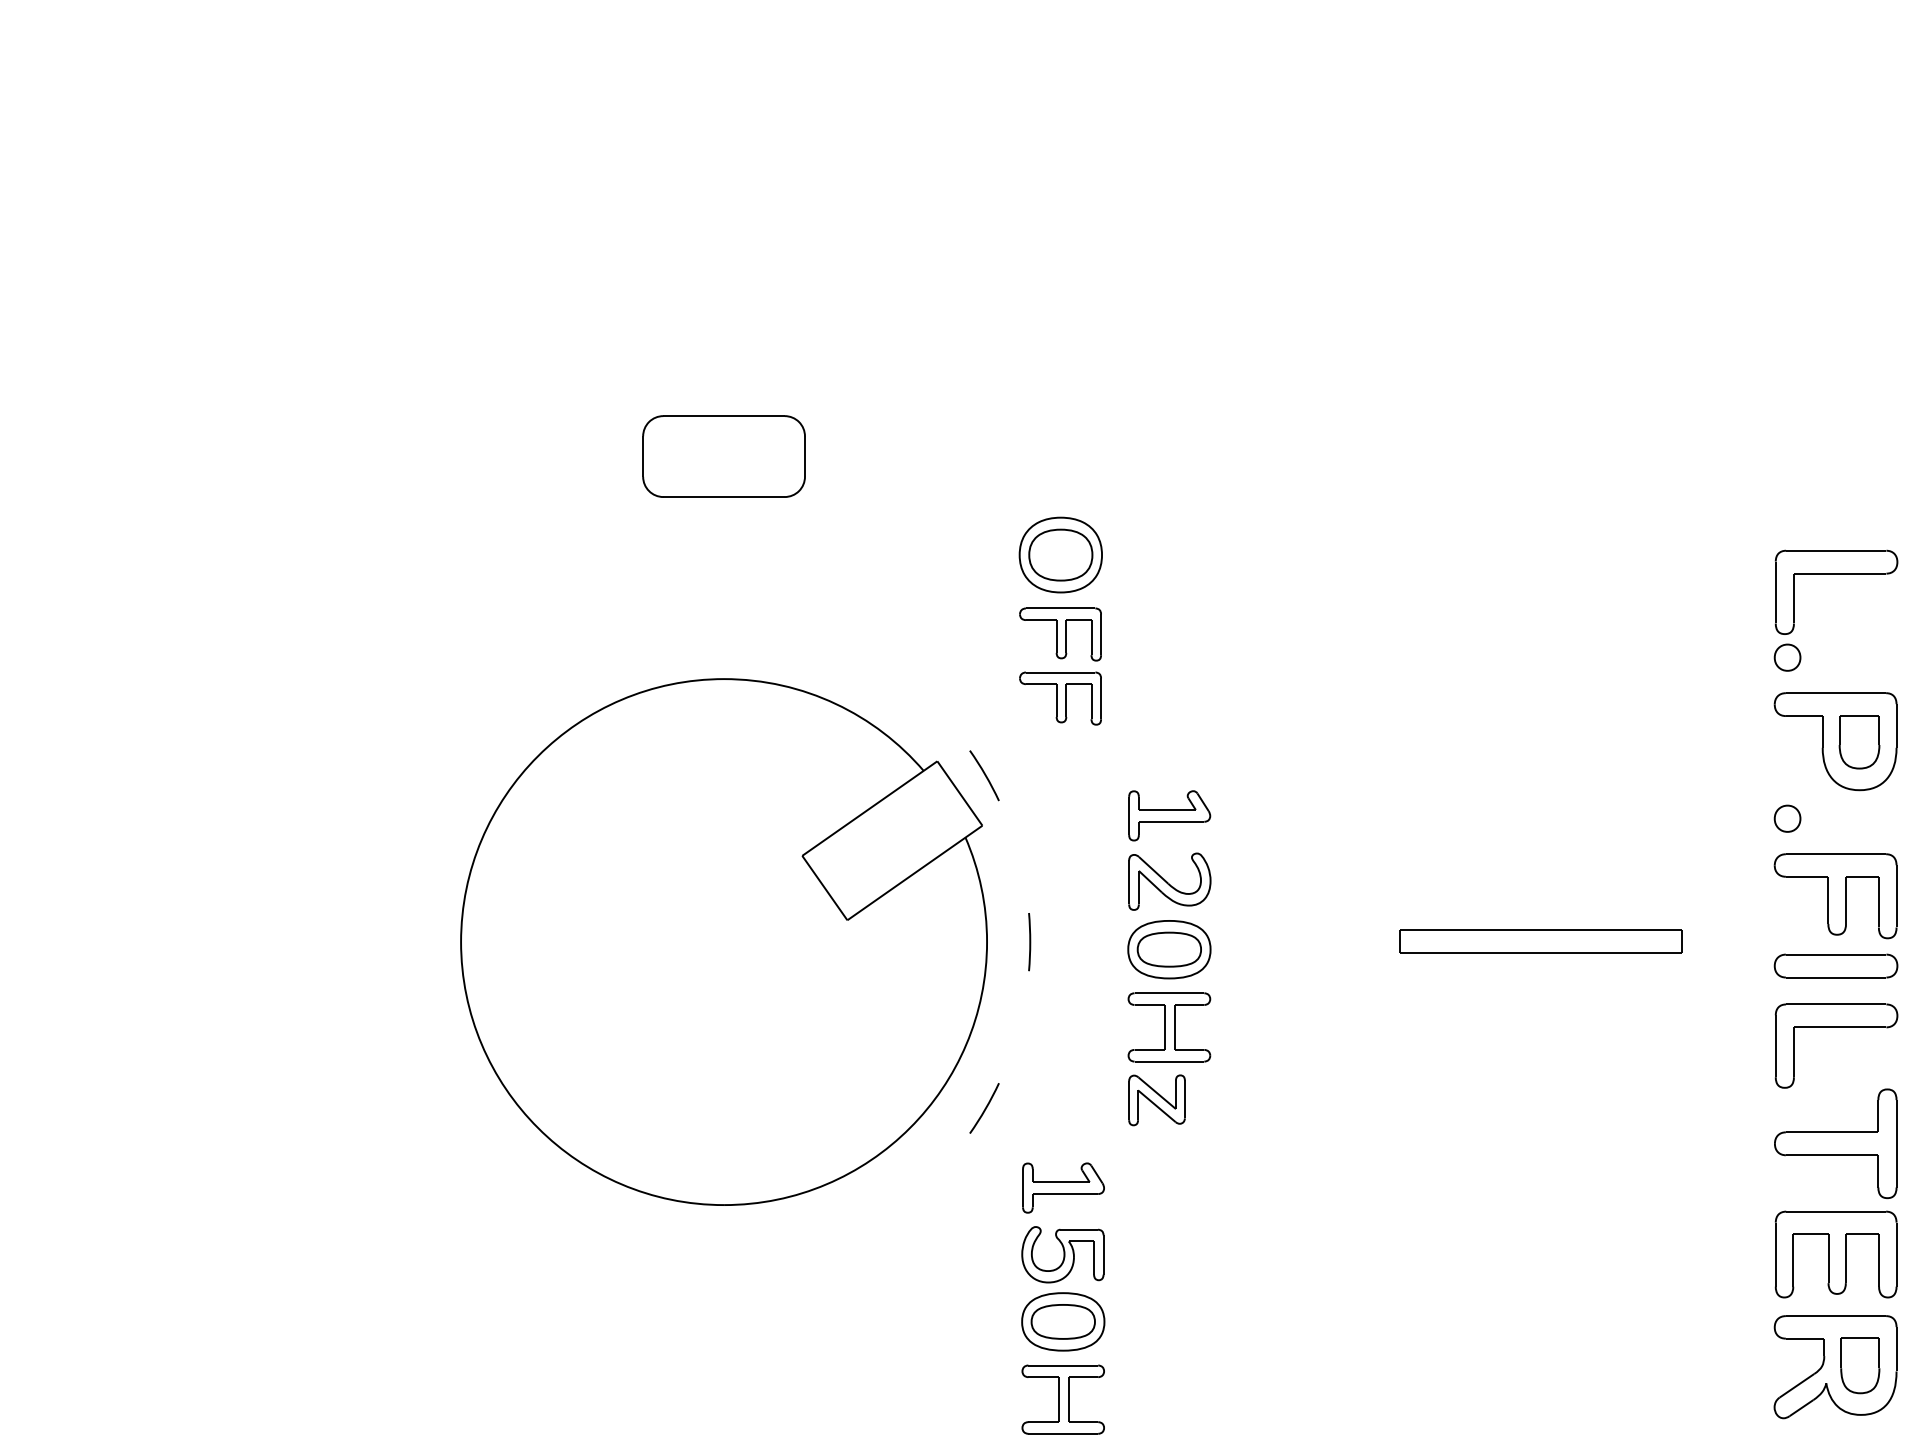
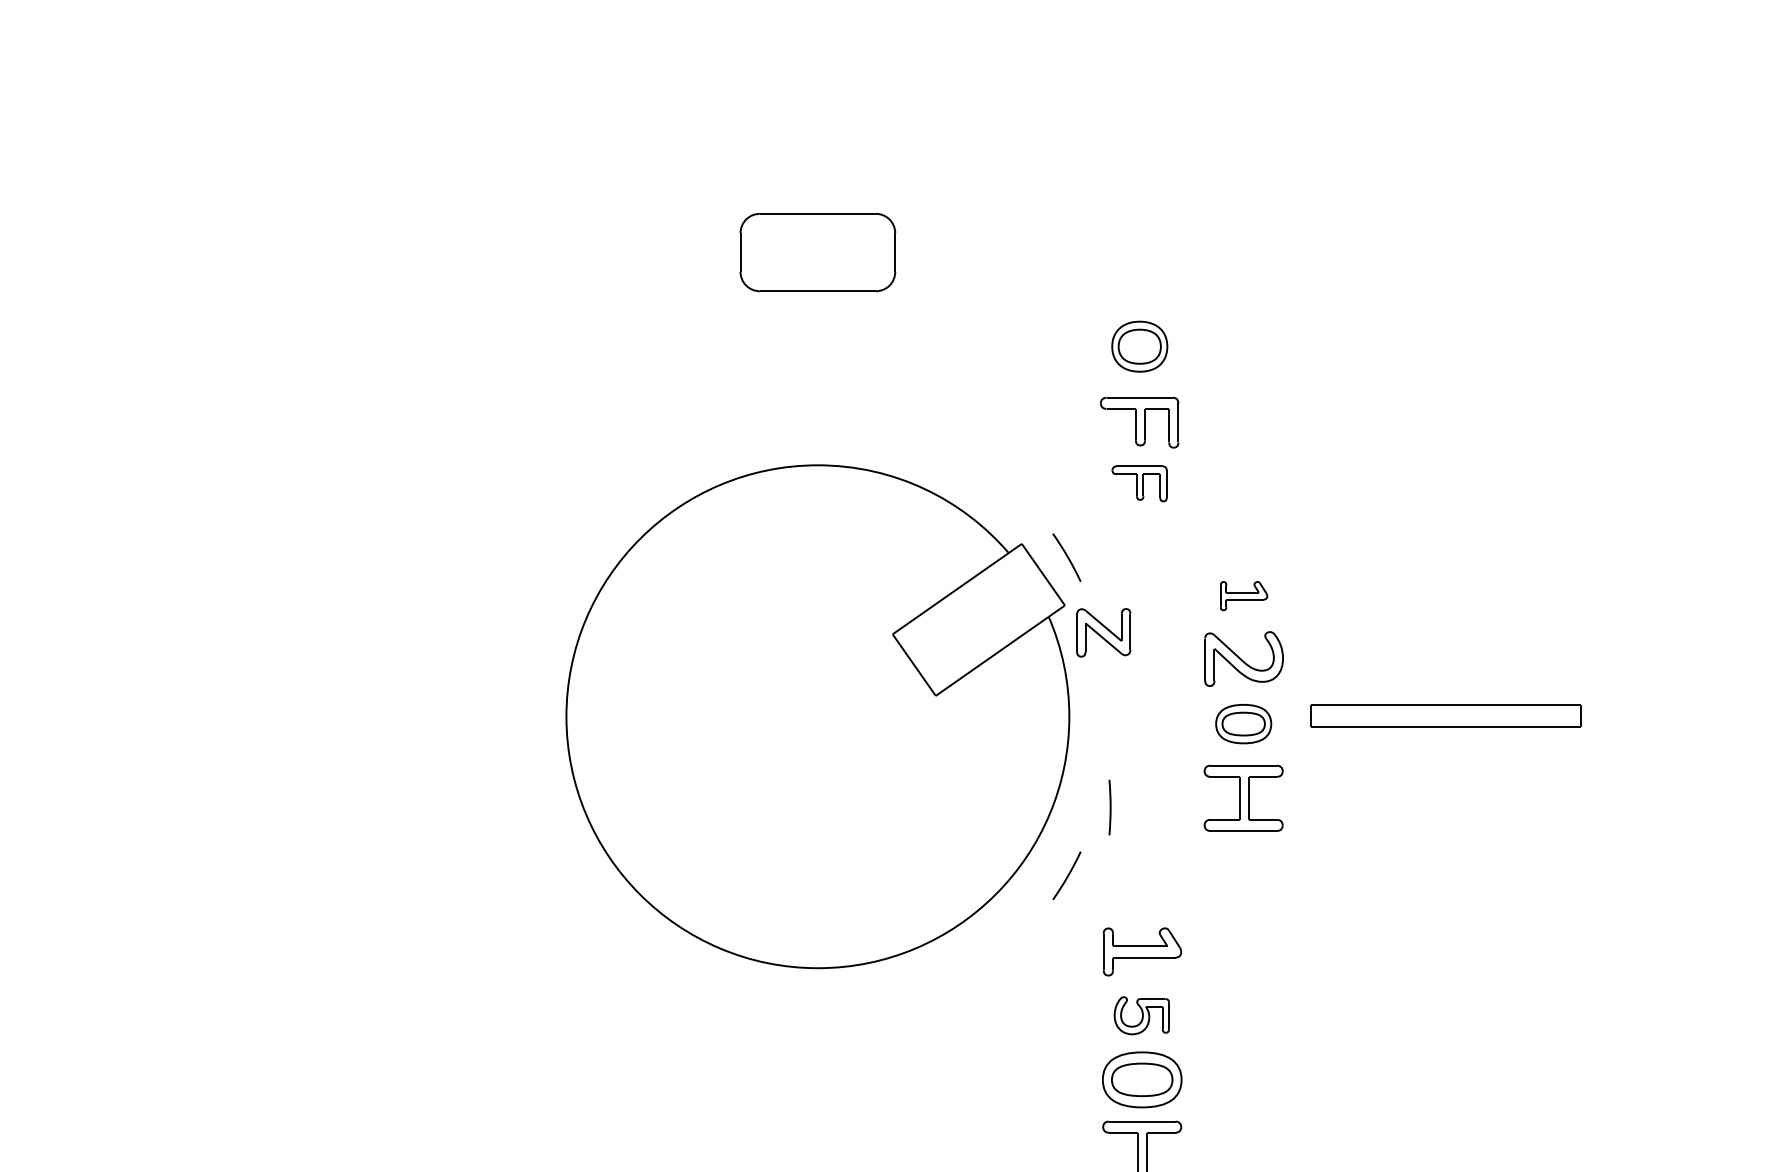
part: (1060, 554) -> (1139, 346), size x0.7
part: (1060, 698) -> (1139, 483), size x0.7
part: (1169, 815) -> (1243, 595), size x0.6
part: (1540, 941) -> (1445, 716), moved
line: (1029, 942) -> (1109, 807), moved
part: (1169, 949) -> (1243, 723), size x0.7
part: (1156, 1100) -> (1103, 633), moved
part: (1062, 1254) -> (1141, 1015), size x0.7

